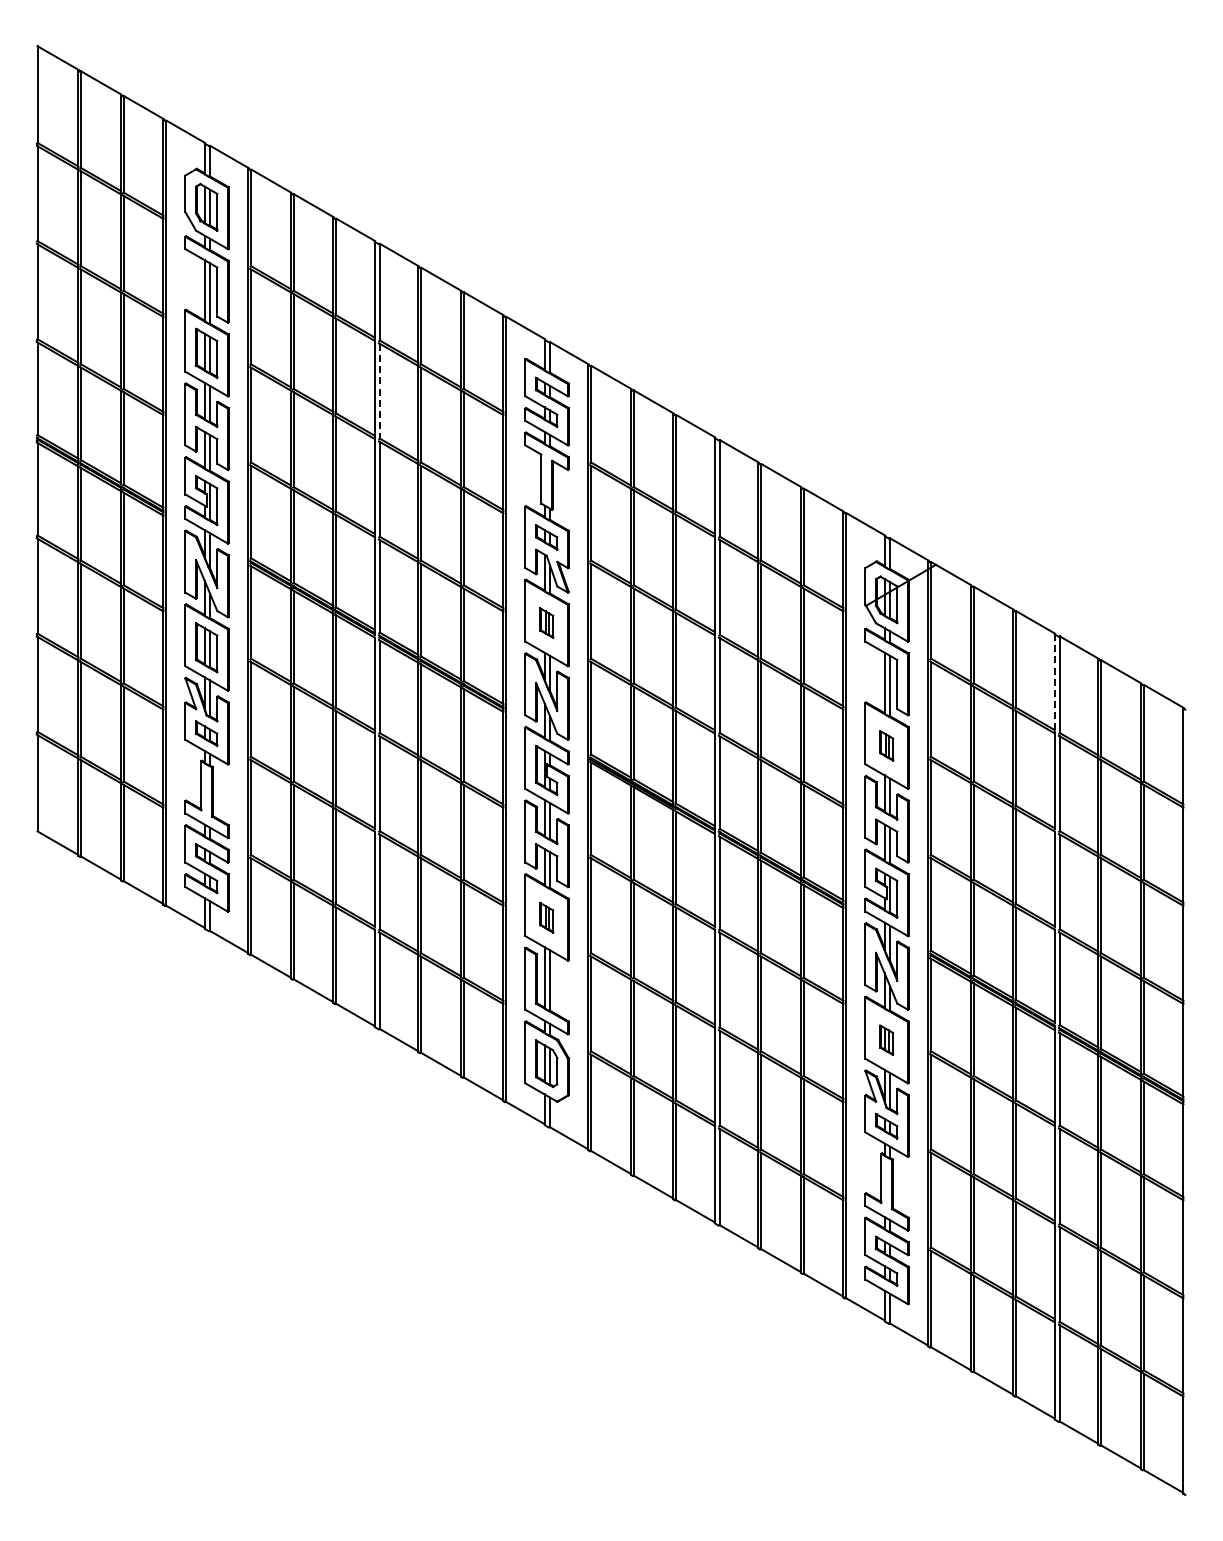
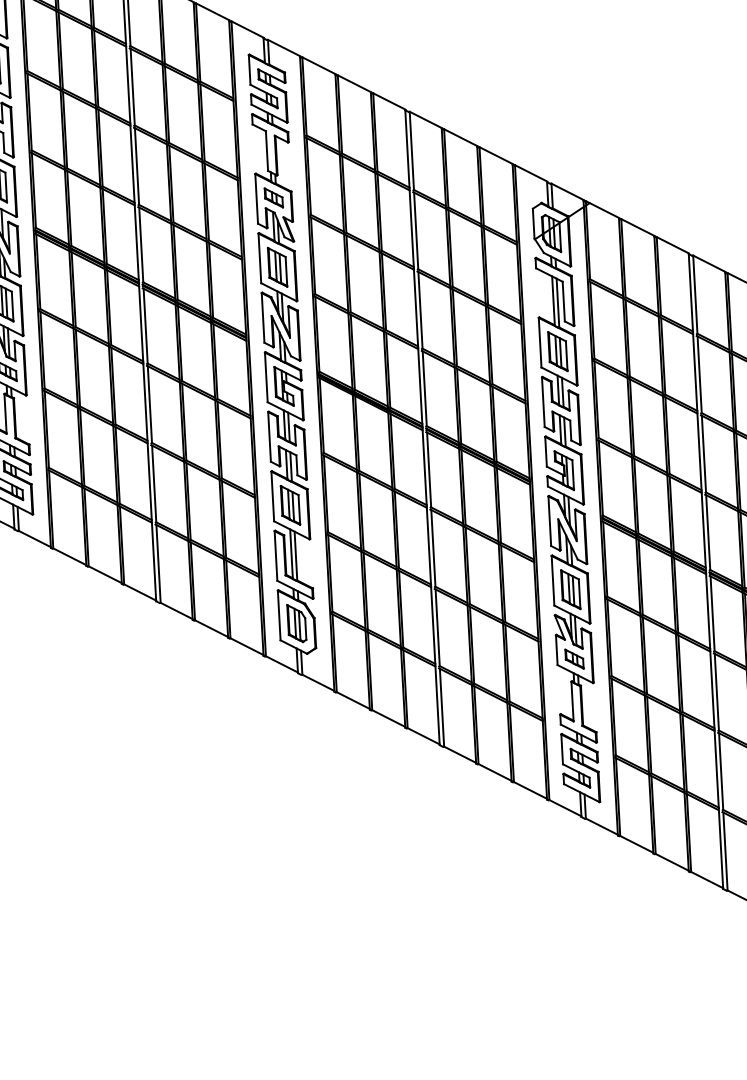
line: (380, 391) -> (133, 87), dashed -> solid
part: (546, 622) -> (277, 266), size x1.67
line: (1054, 683) -> (690, 293), dashed -> solid
part: (886, 745) -> (557, 351), size x1.67
part: (546, 917) -> (290, 505), size x1.67
part: (886, 1039) -> (570, 589), size x1.67

